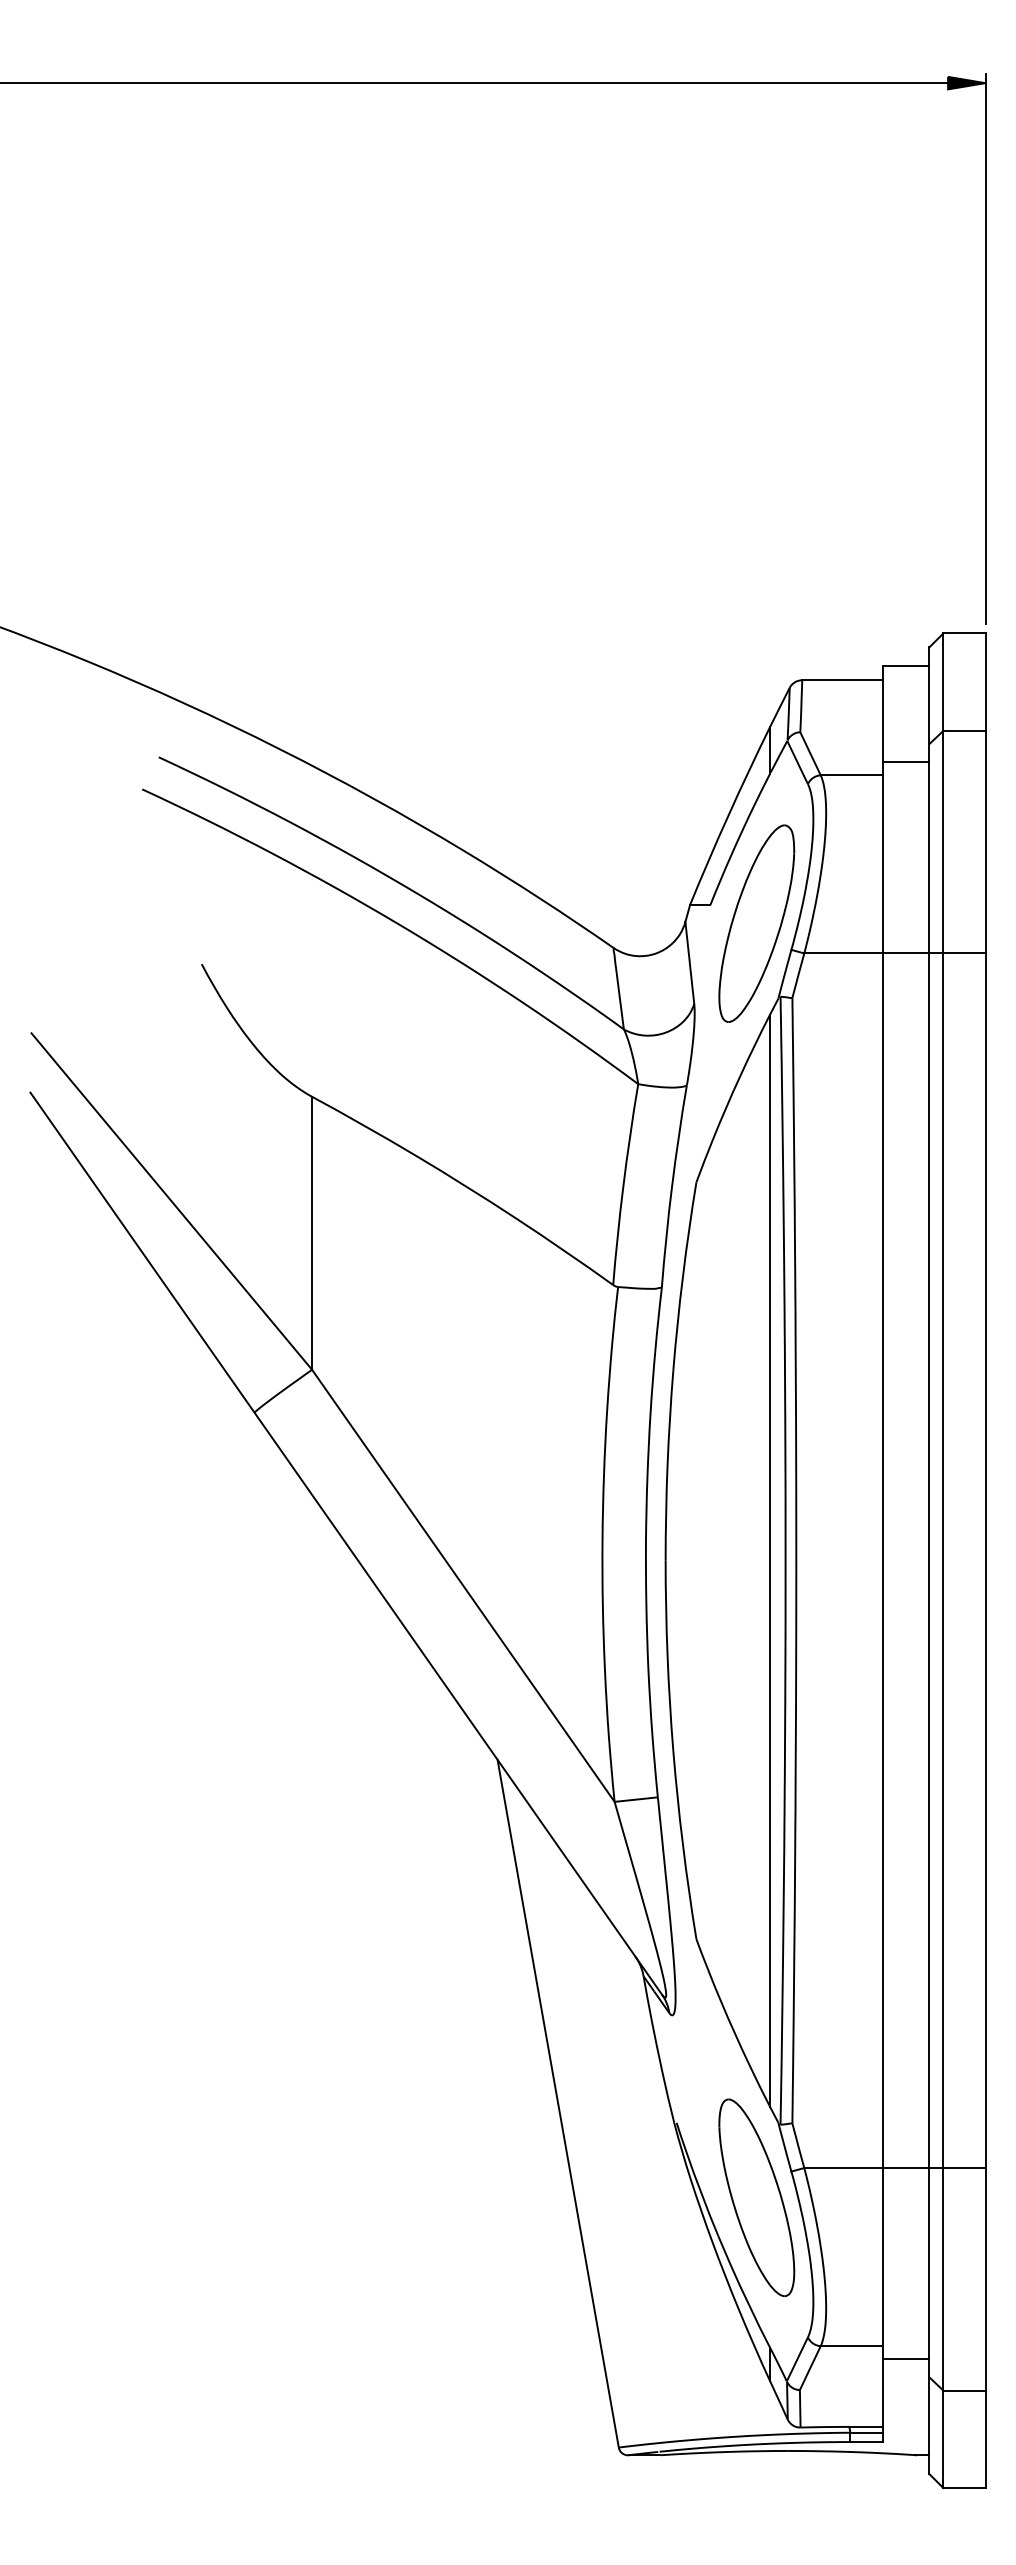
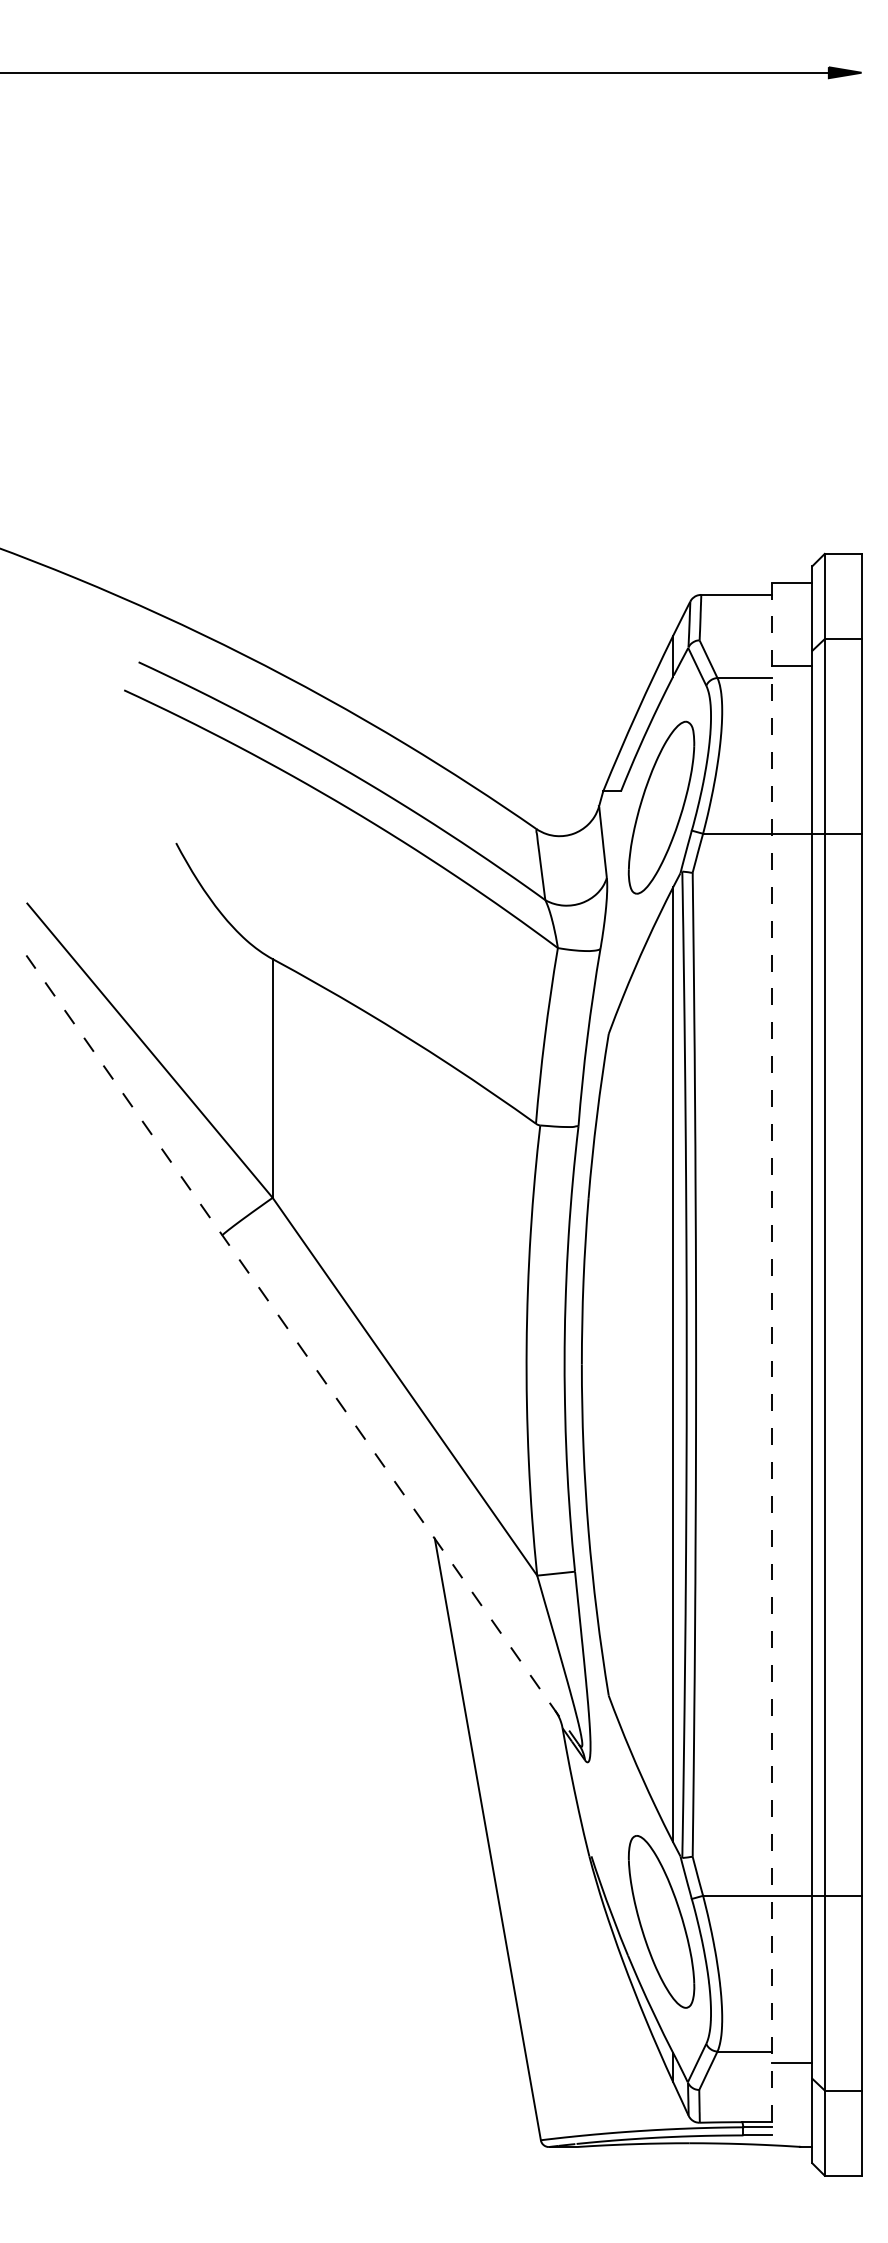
line: (985, 348) -> (861, 304), removed
line: (346, 1543) -> (302, 1349), solid -> dashed
line: (882, 1554) -> (771, 1359), solid -> dashed

